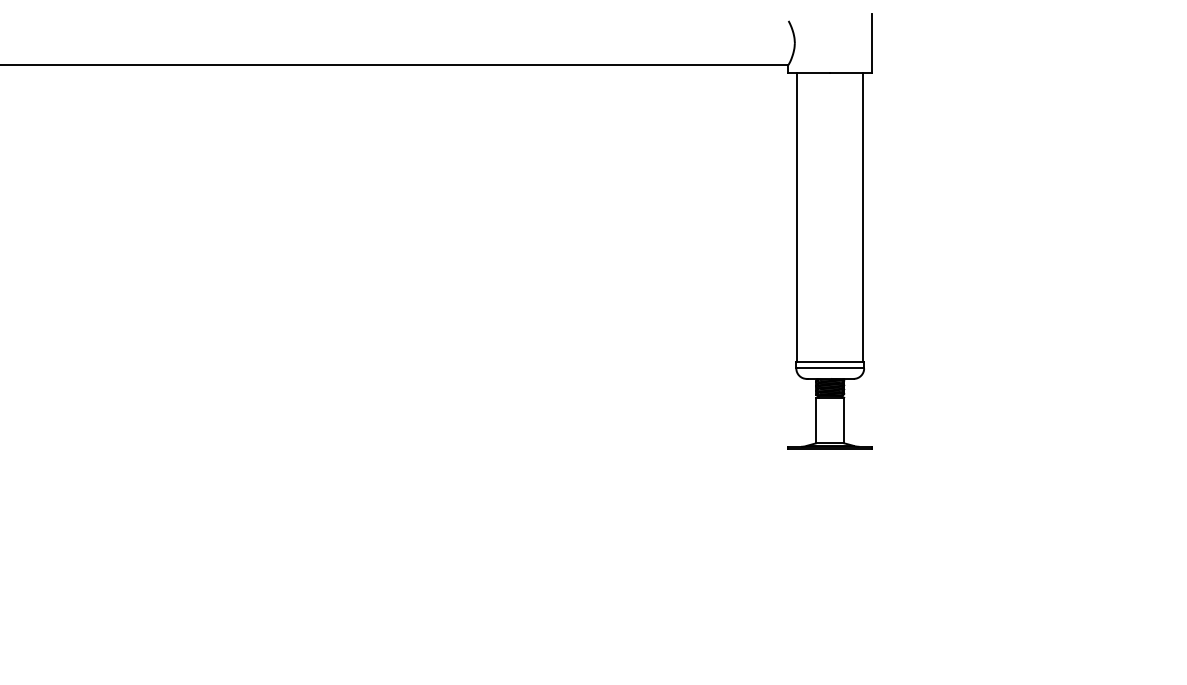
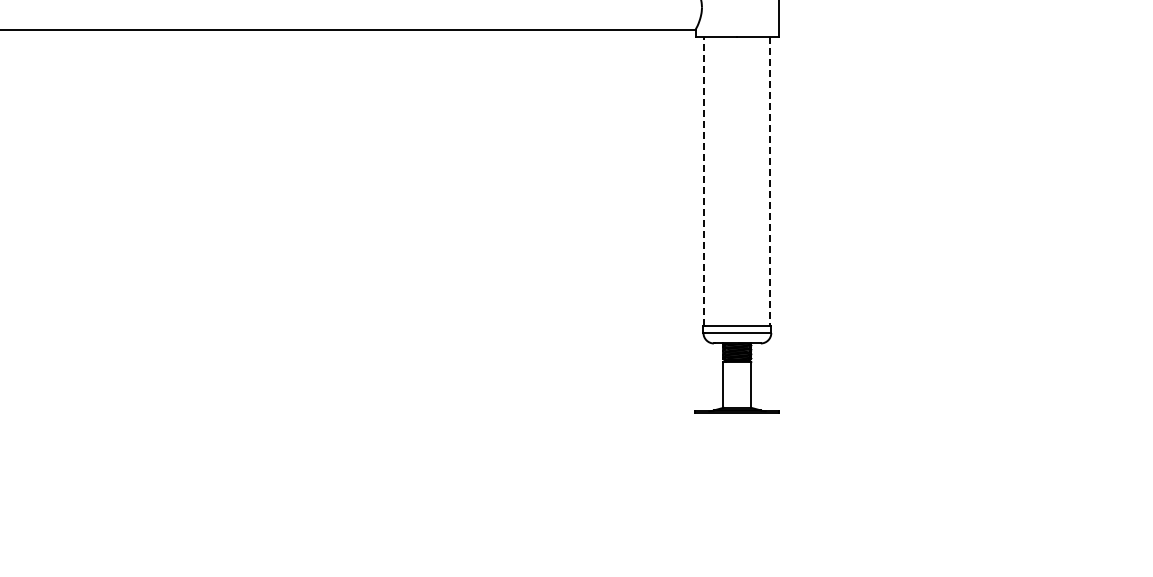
line: (797, 216) -> (704, 181), solid -> dashed
line: (863, 217) -> (770, 182), solid -> dashed

